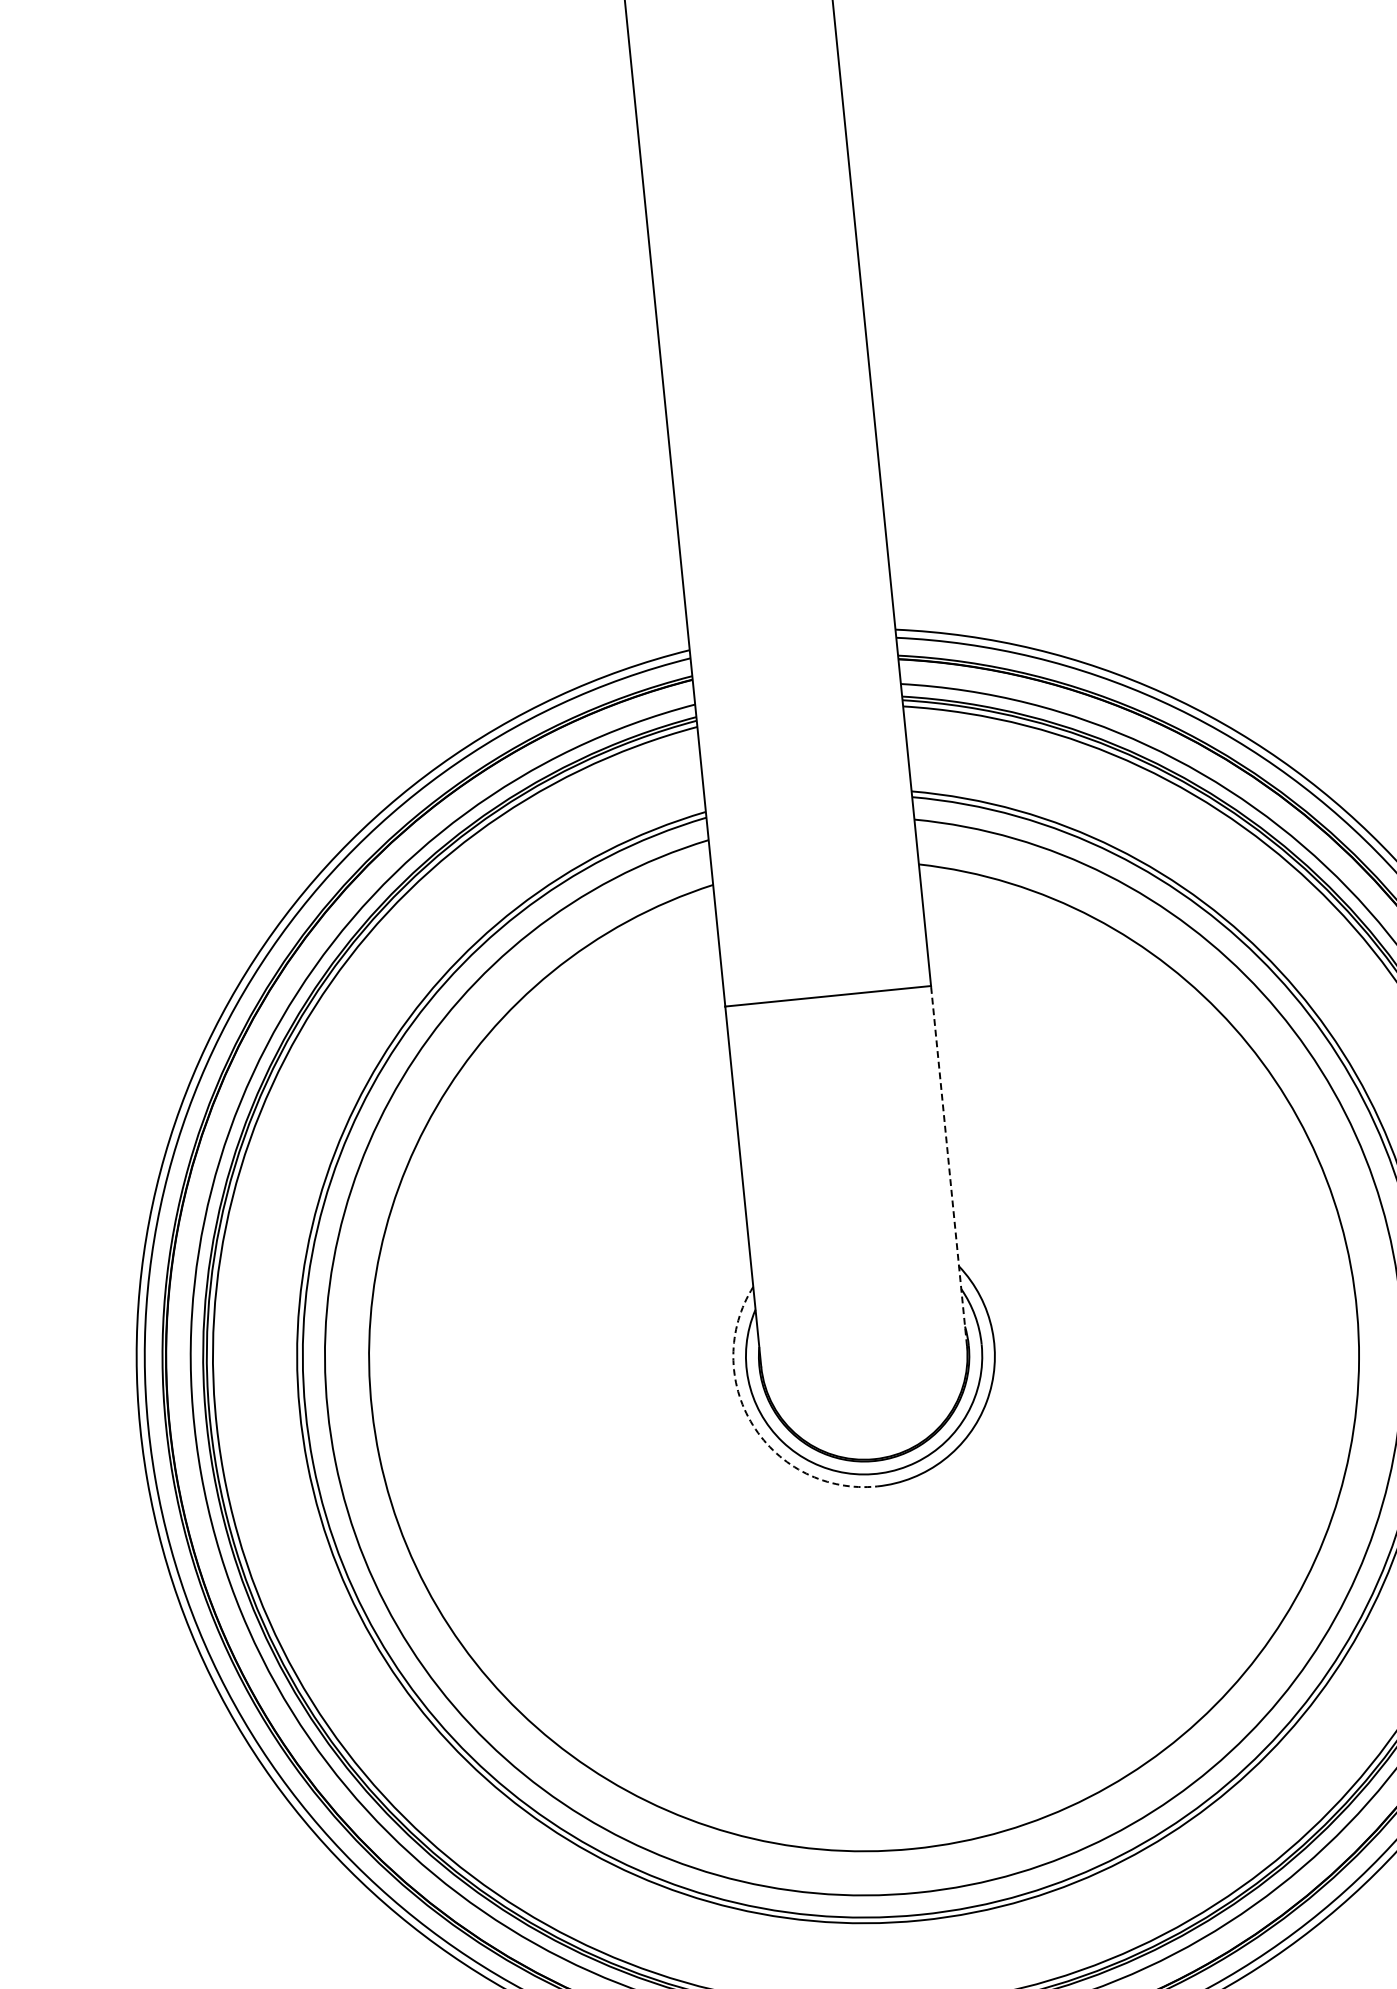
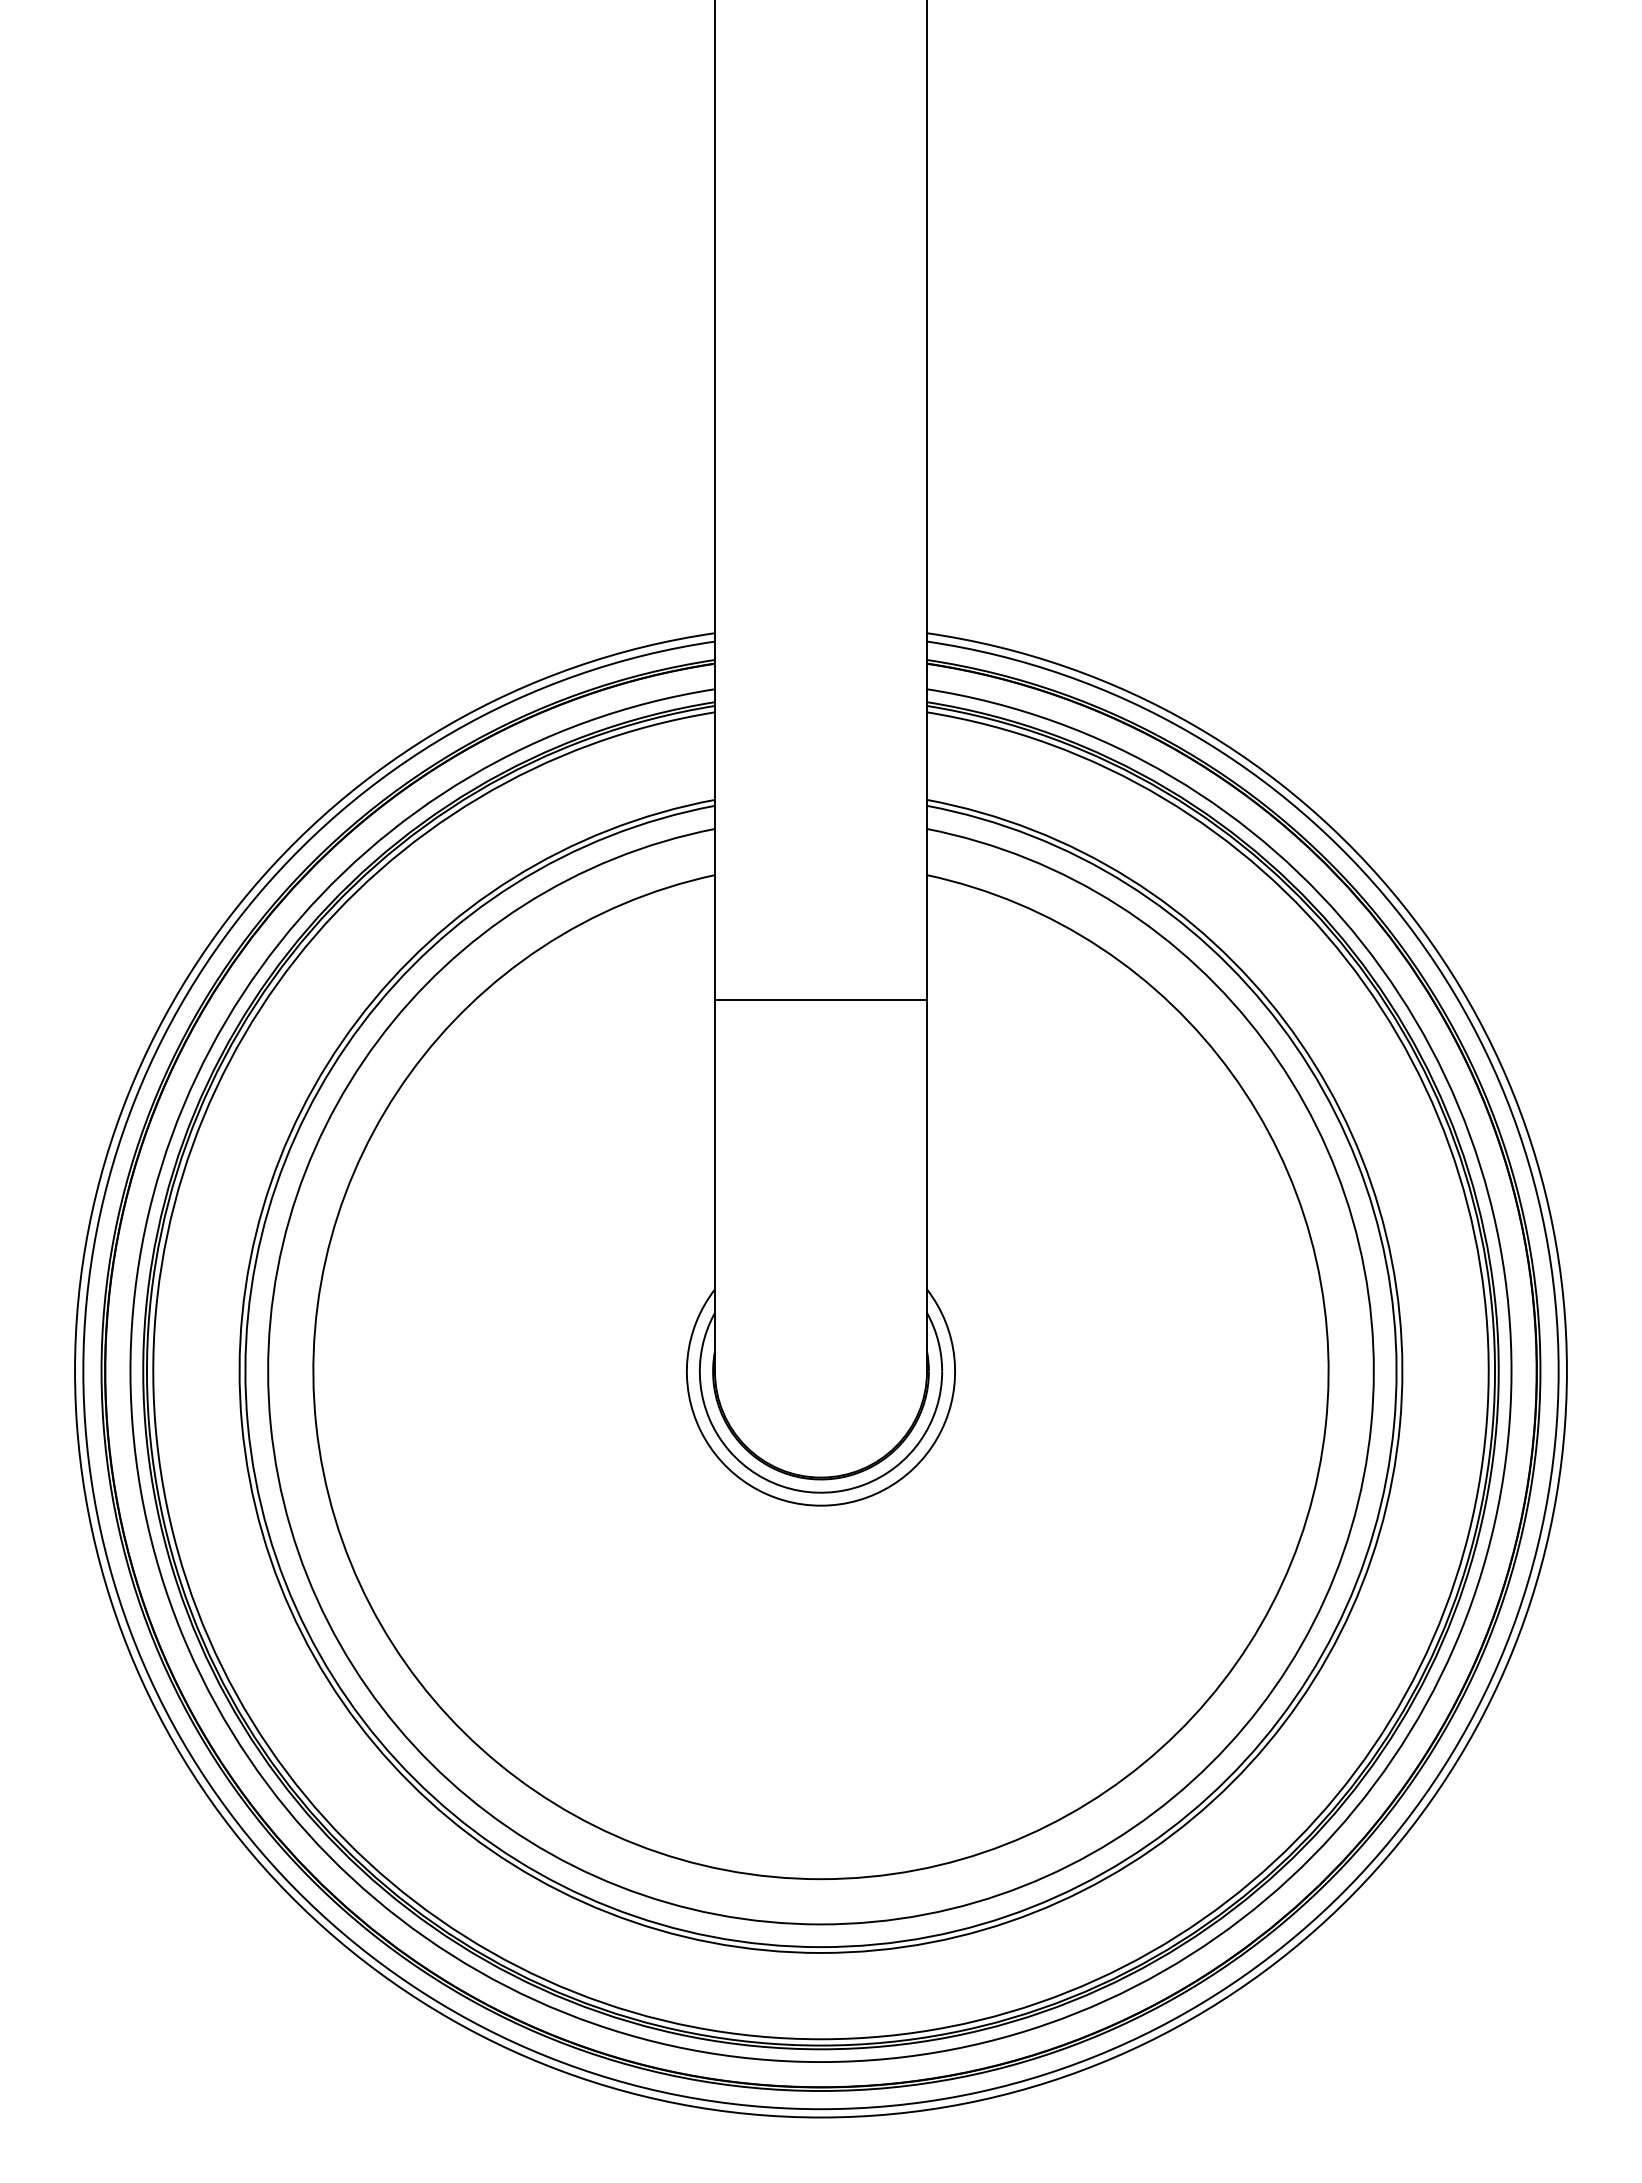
line: (949, 1166) -> (927, 1186), dashed -> solid
arc: (752, 1425) -> (700, 1430), dashed -> solid

